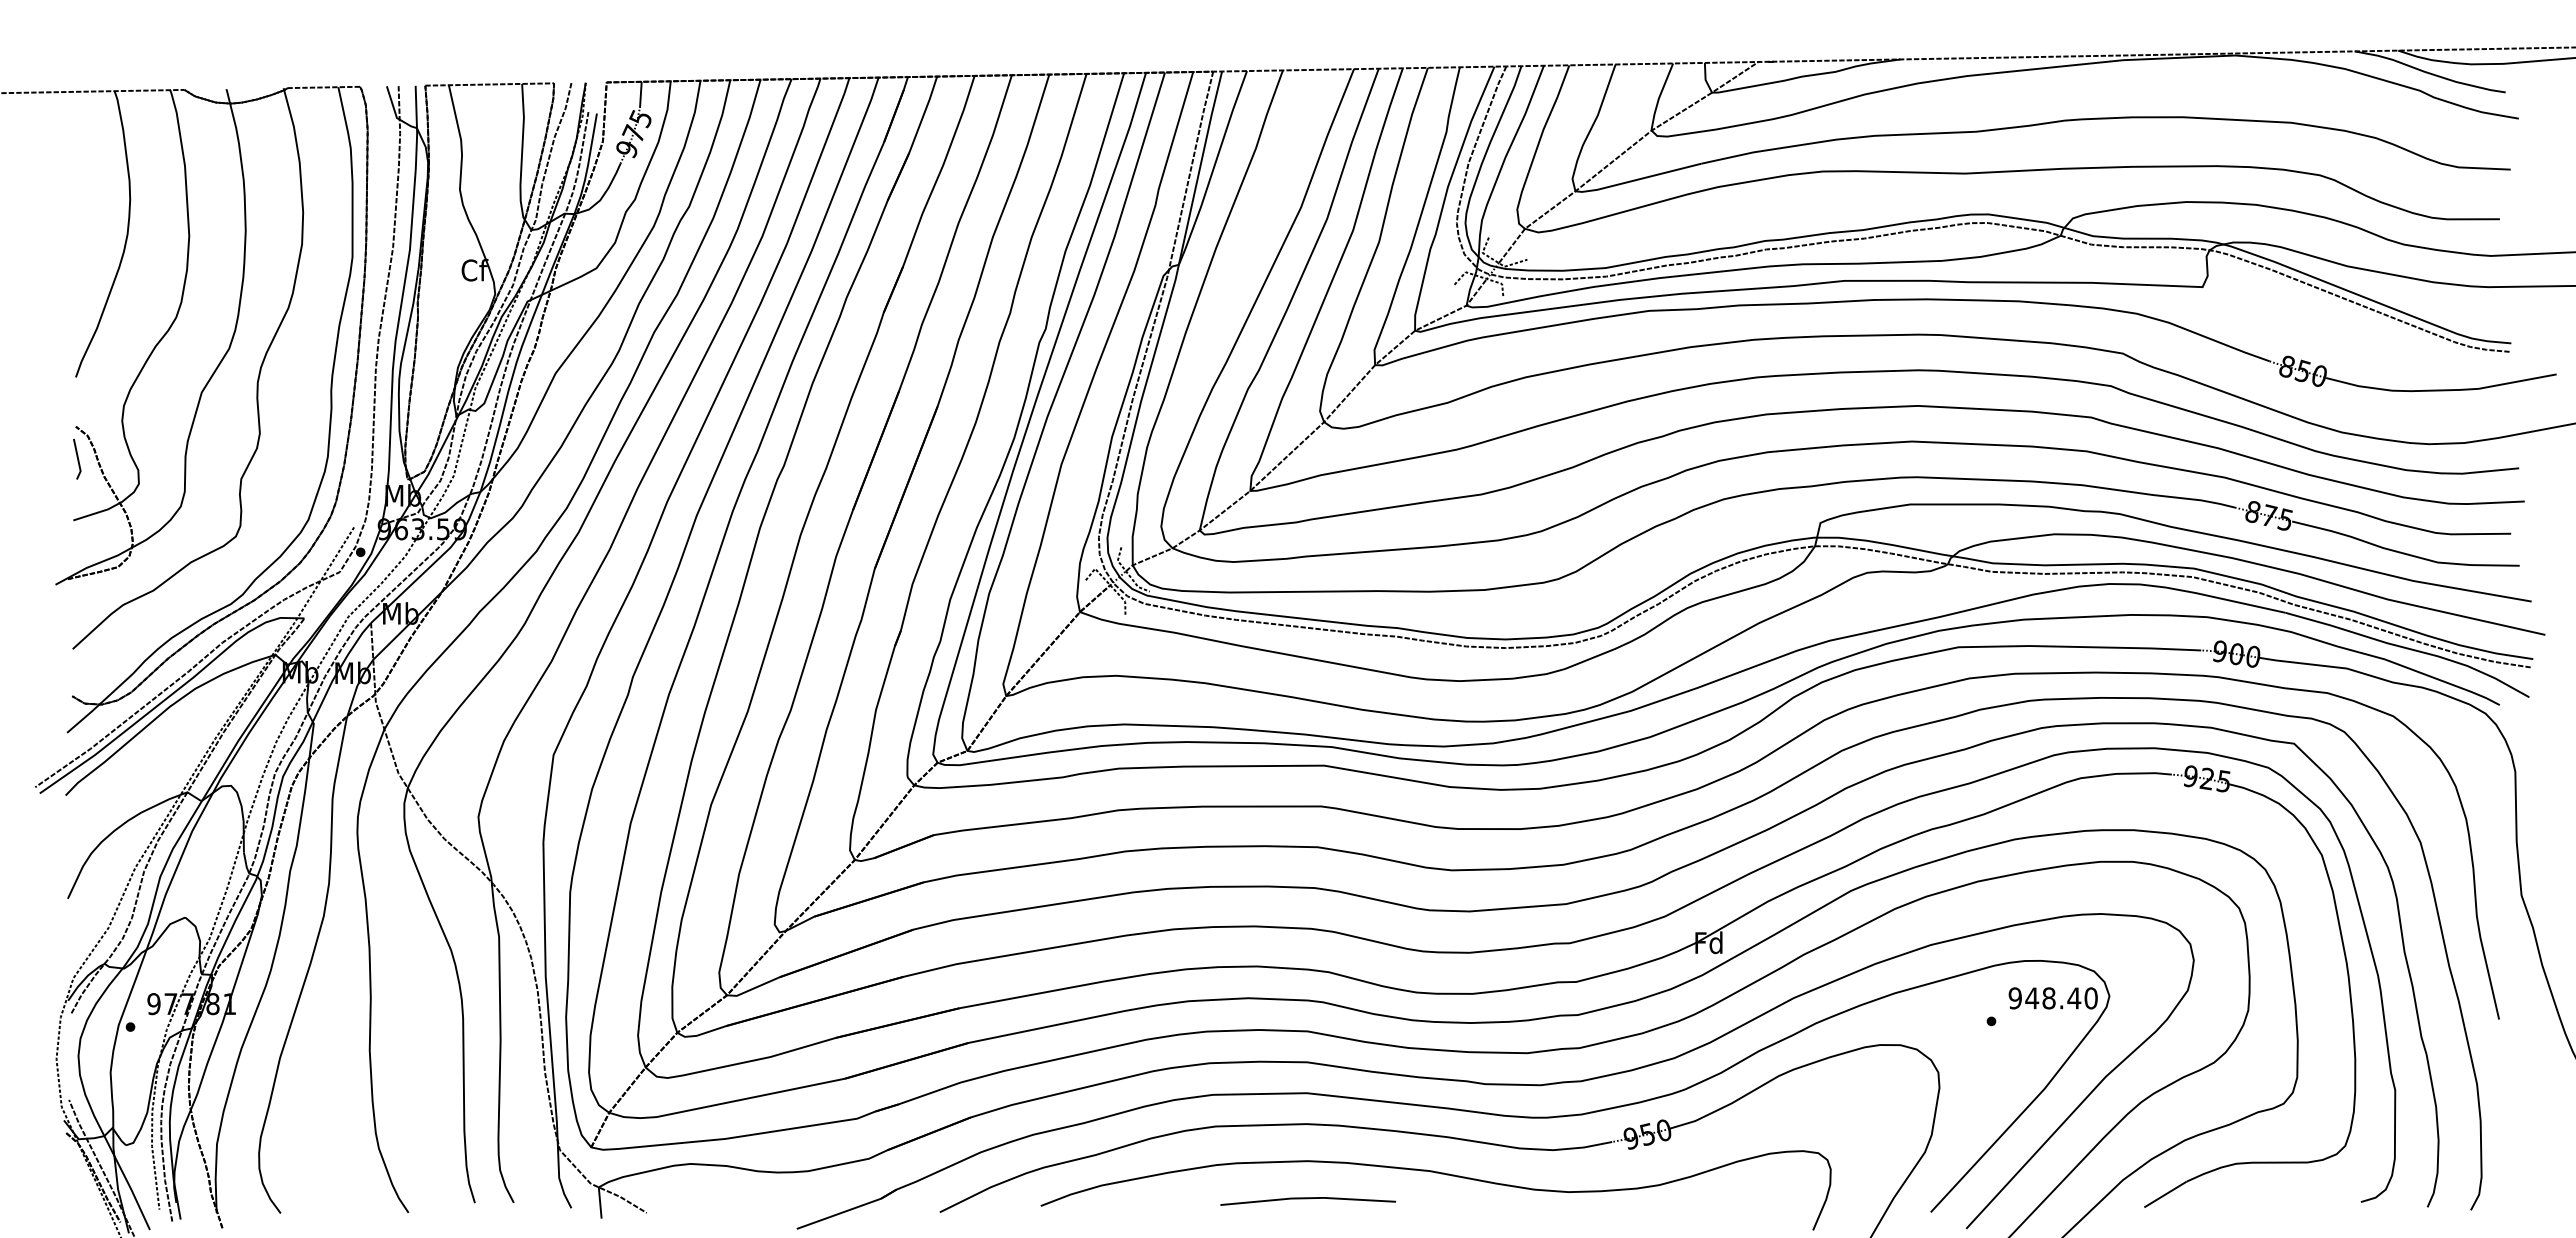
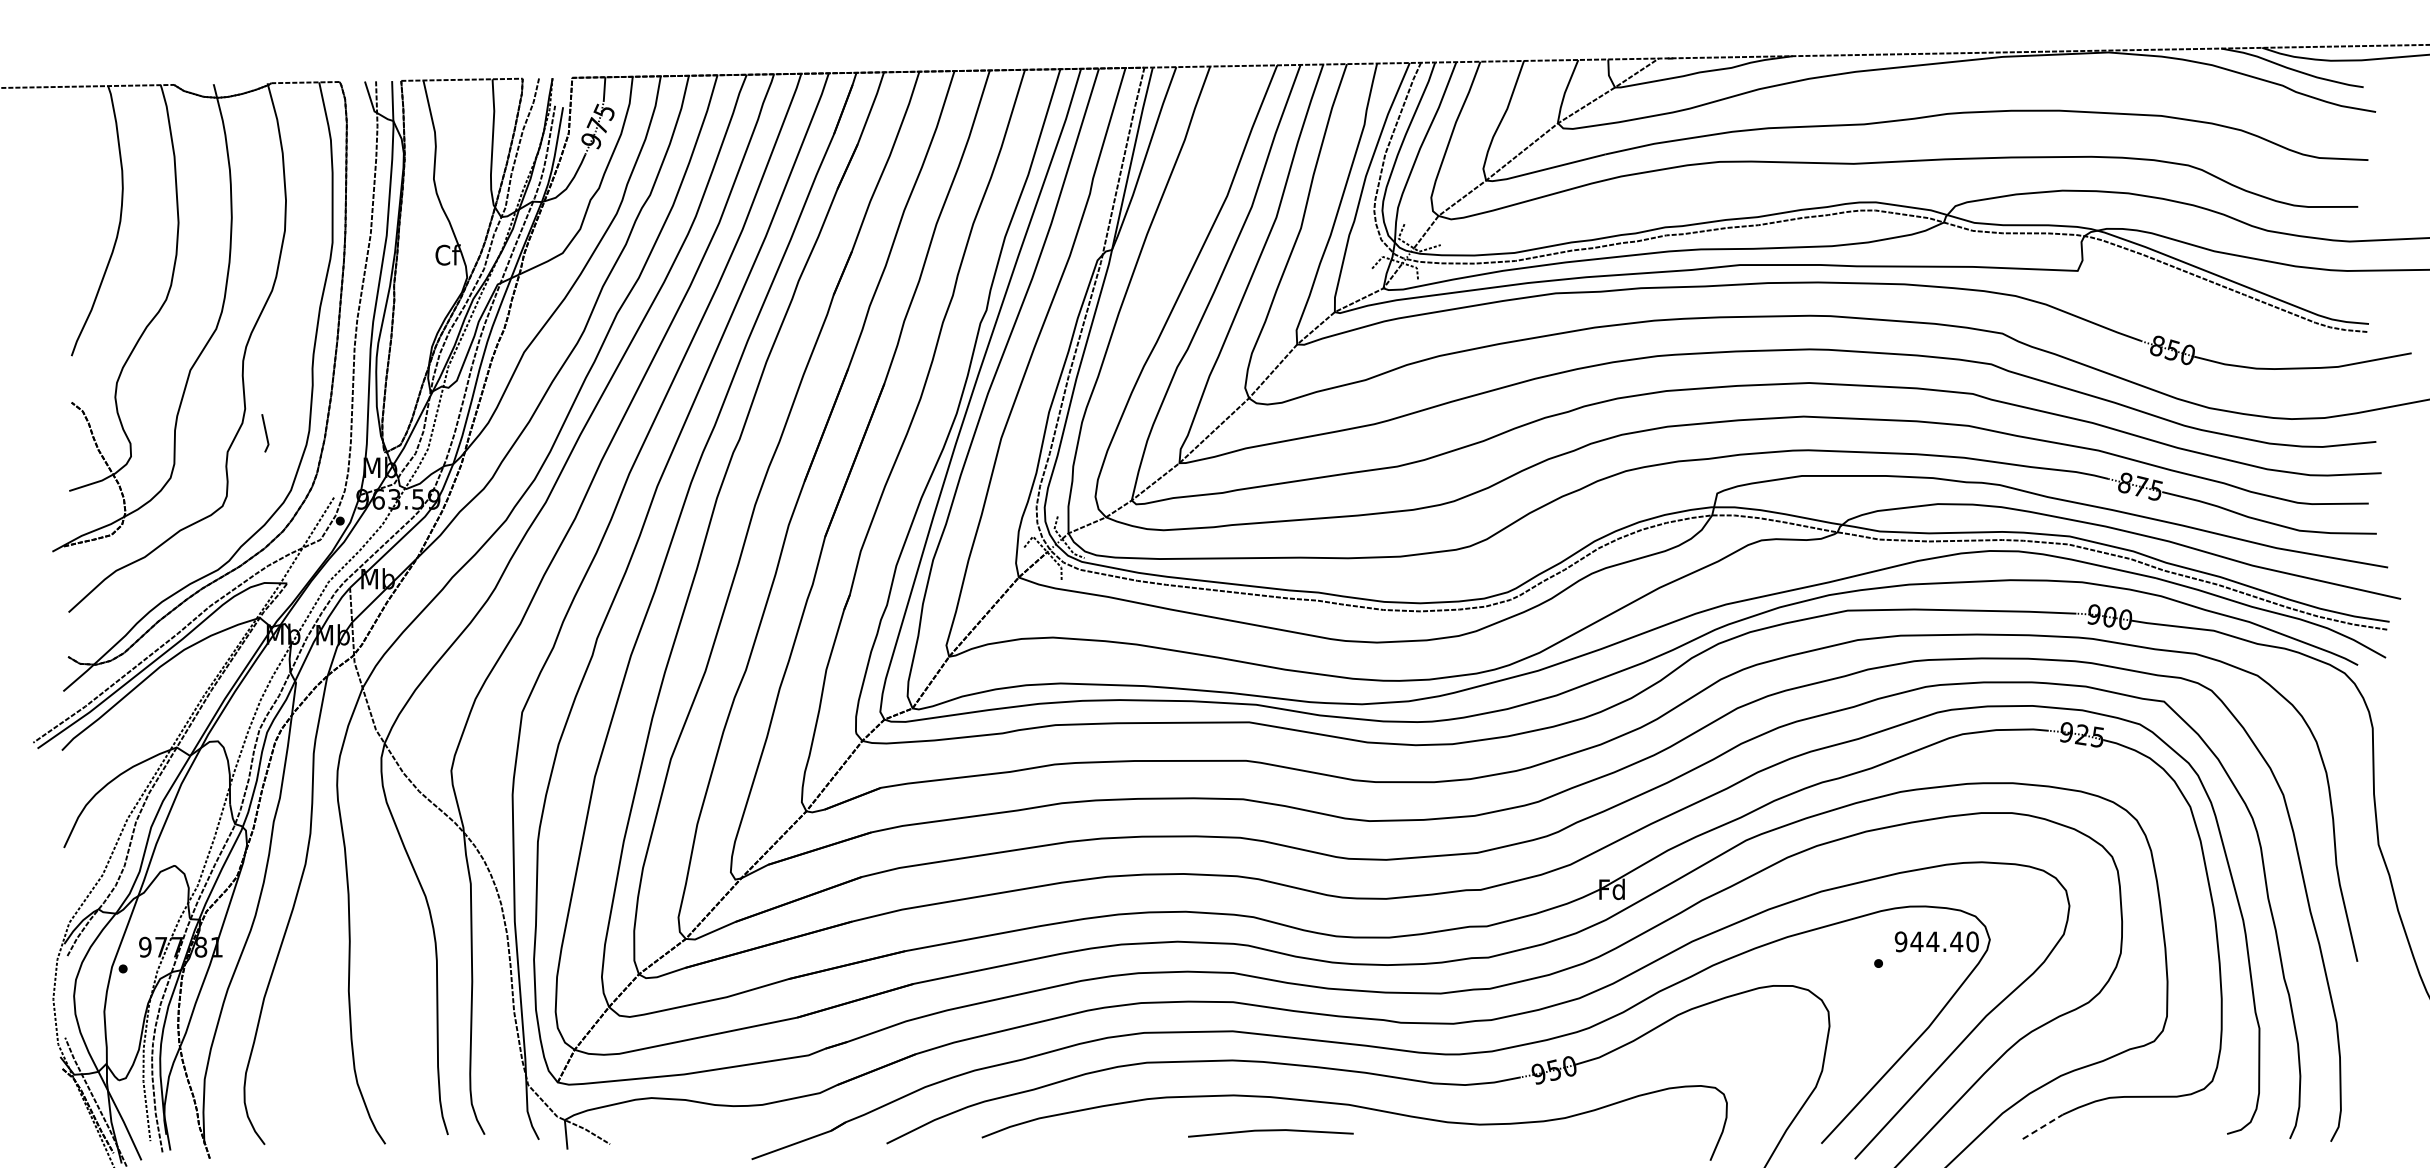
line: (77, 458) -> (265, 432), moved
text: (2048, 998) -> (1932, 941), 948.40 -> 944.40
line: (2165, 1194) -> (2042, 1126), solid -> dashed
line: (1308, 1199) -> (1271, 1131), moved

